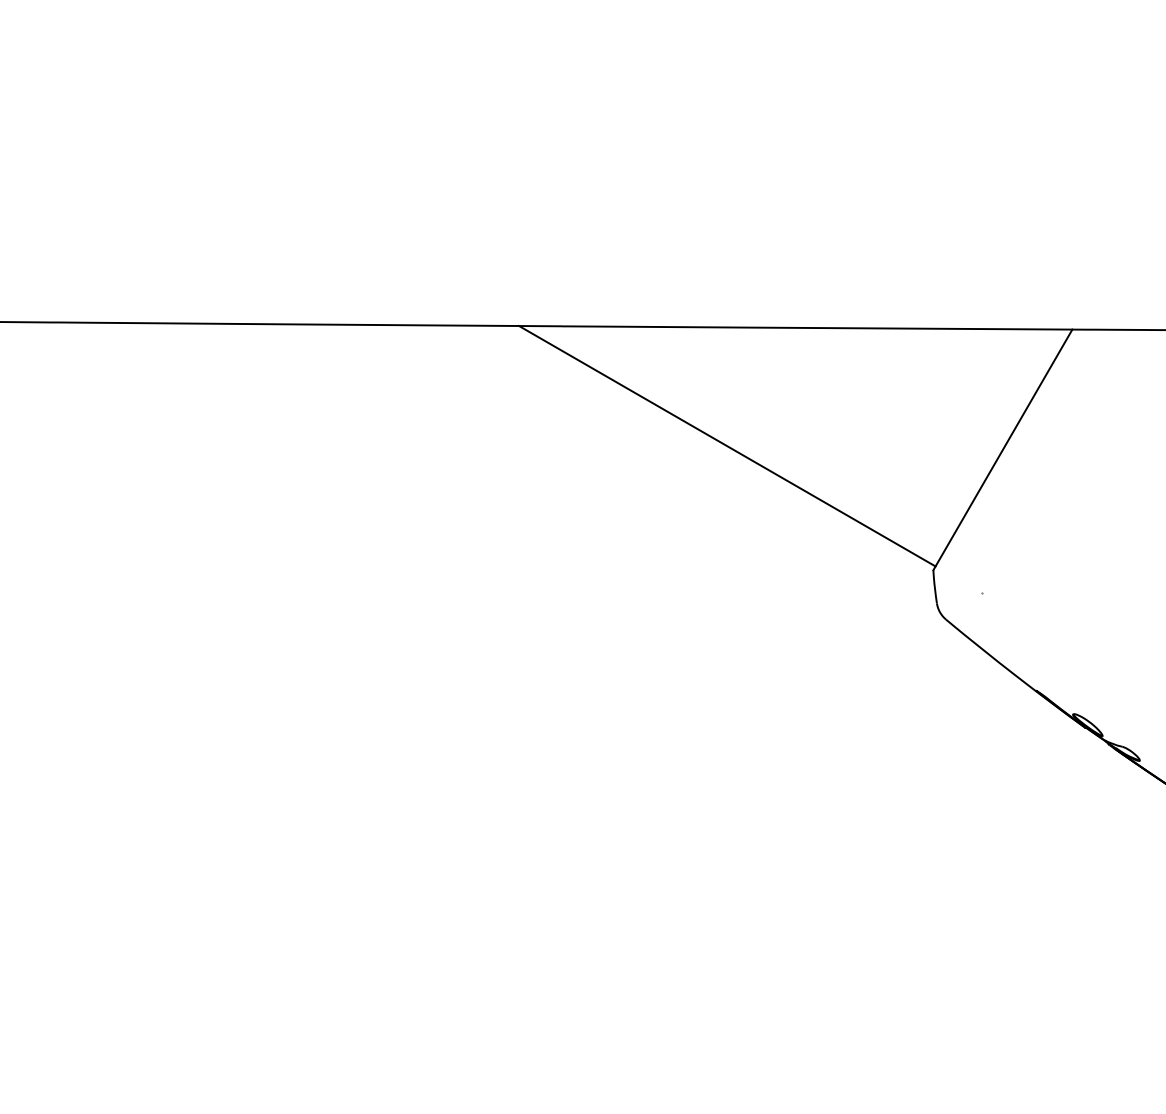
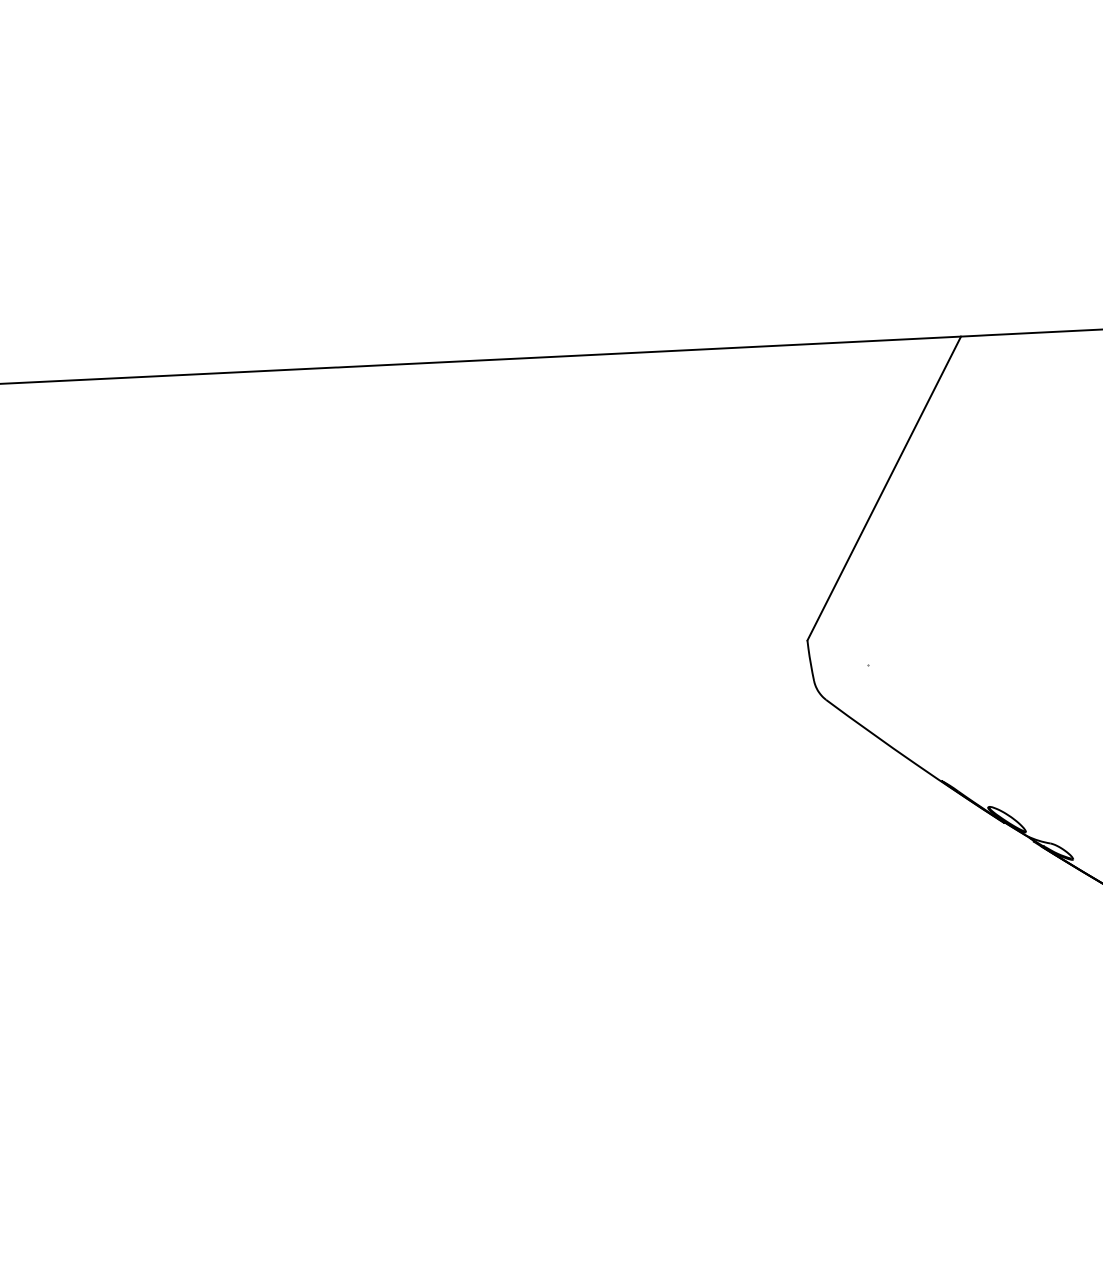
line: (727, 446) -> (547, 503), removed

